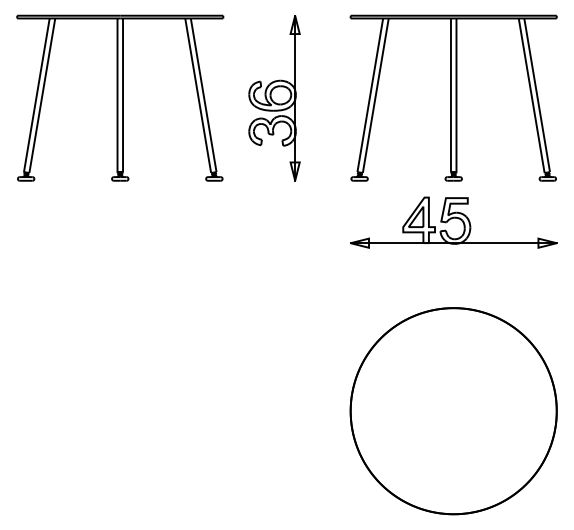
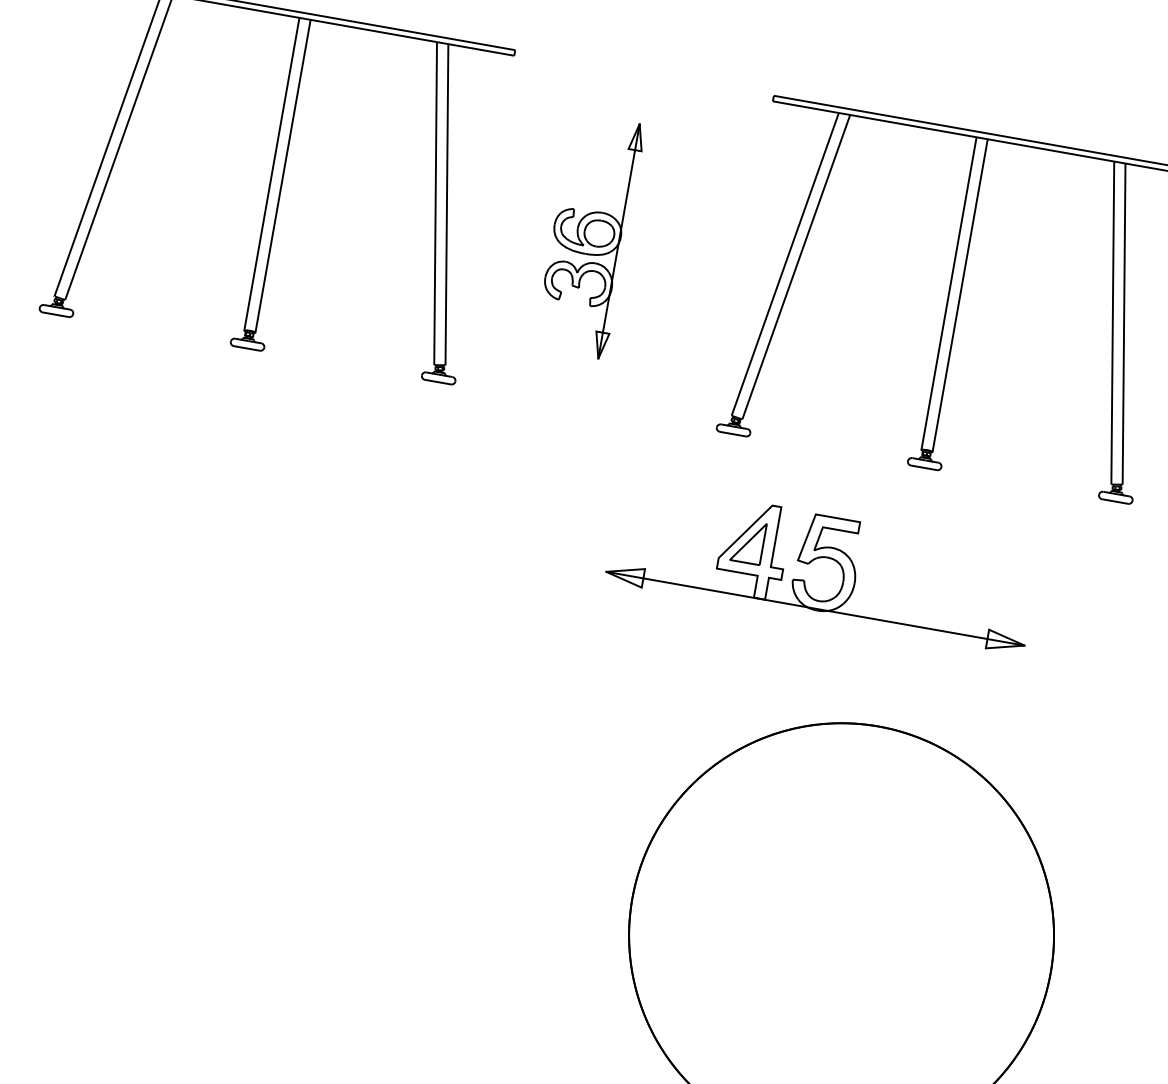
part: (274, 98) -> (589, 236), size x0.7
part: (453, 222) -> (822, 566), moved

